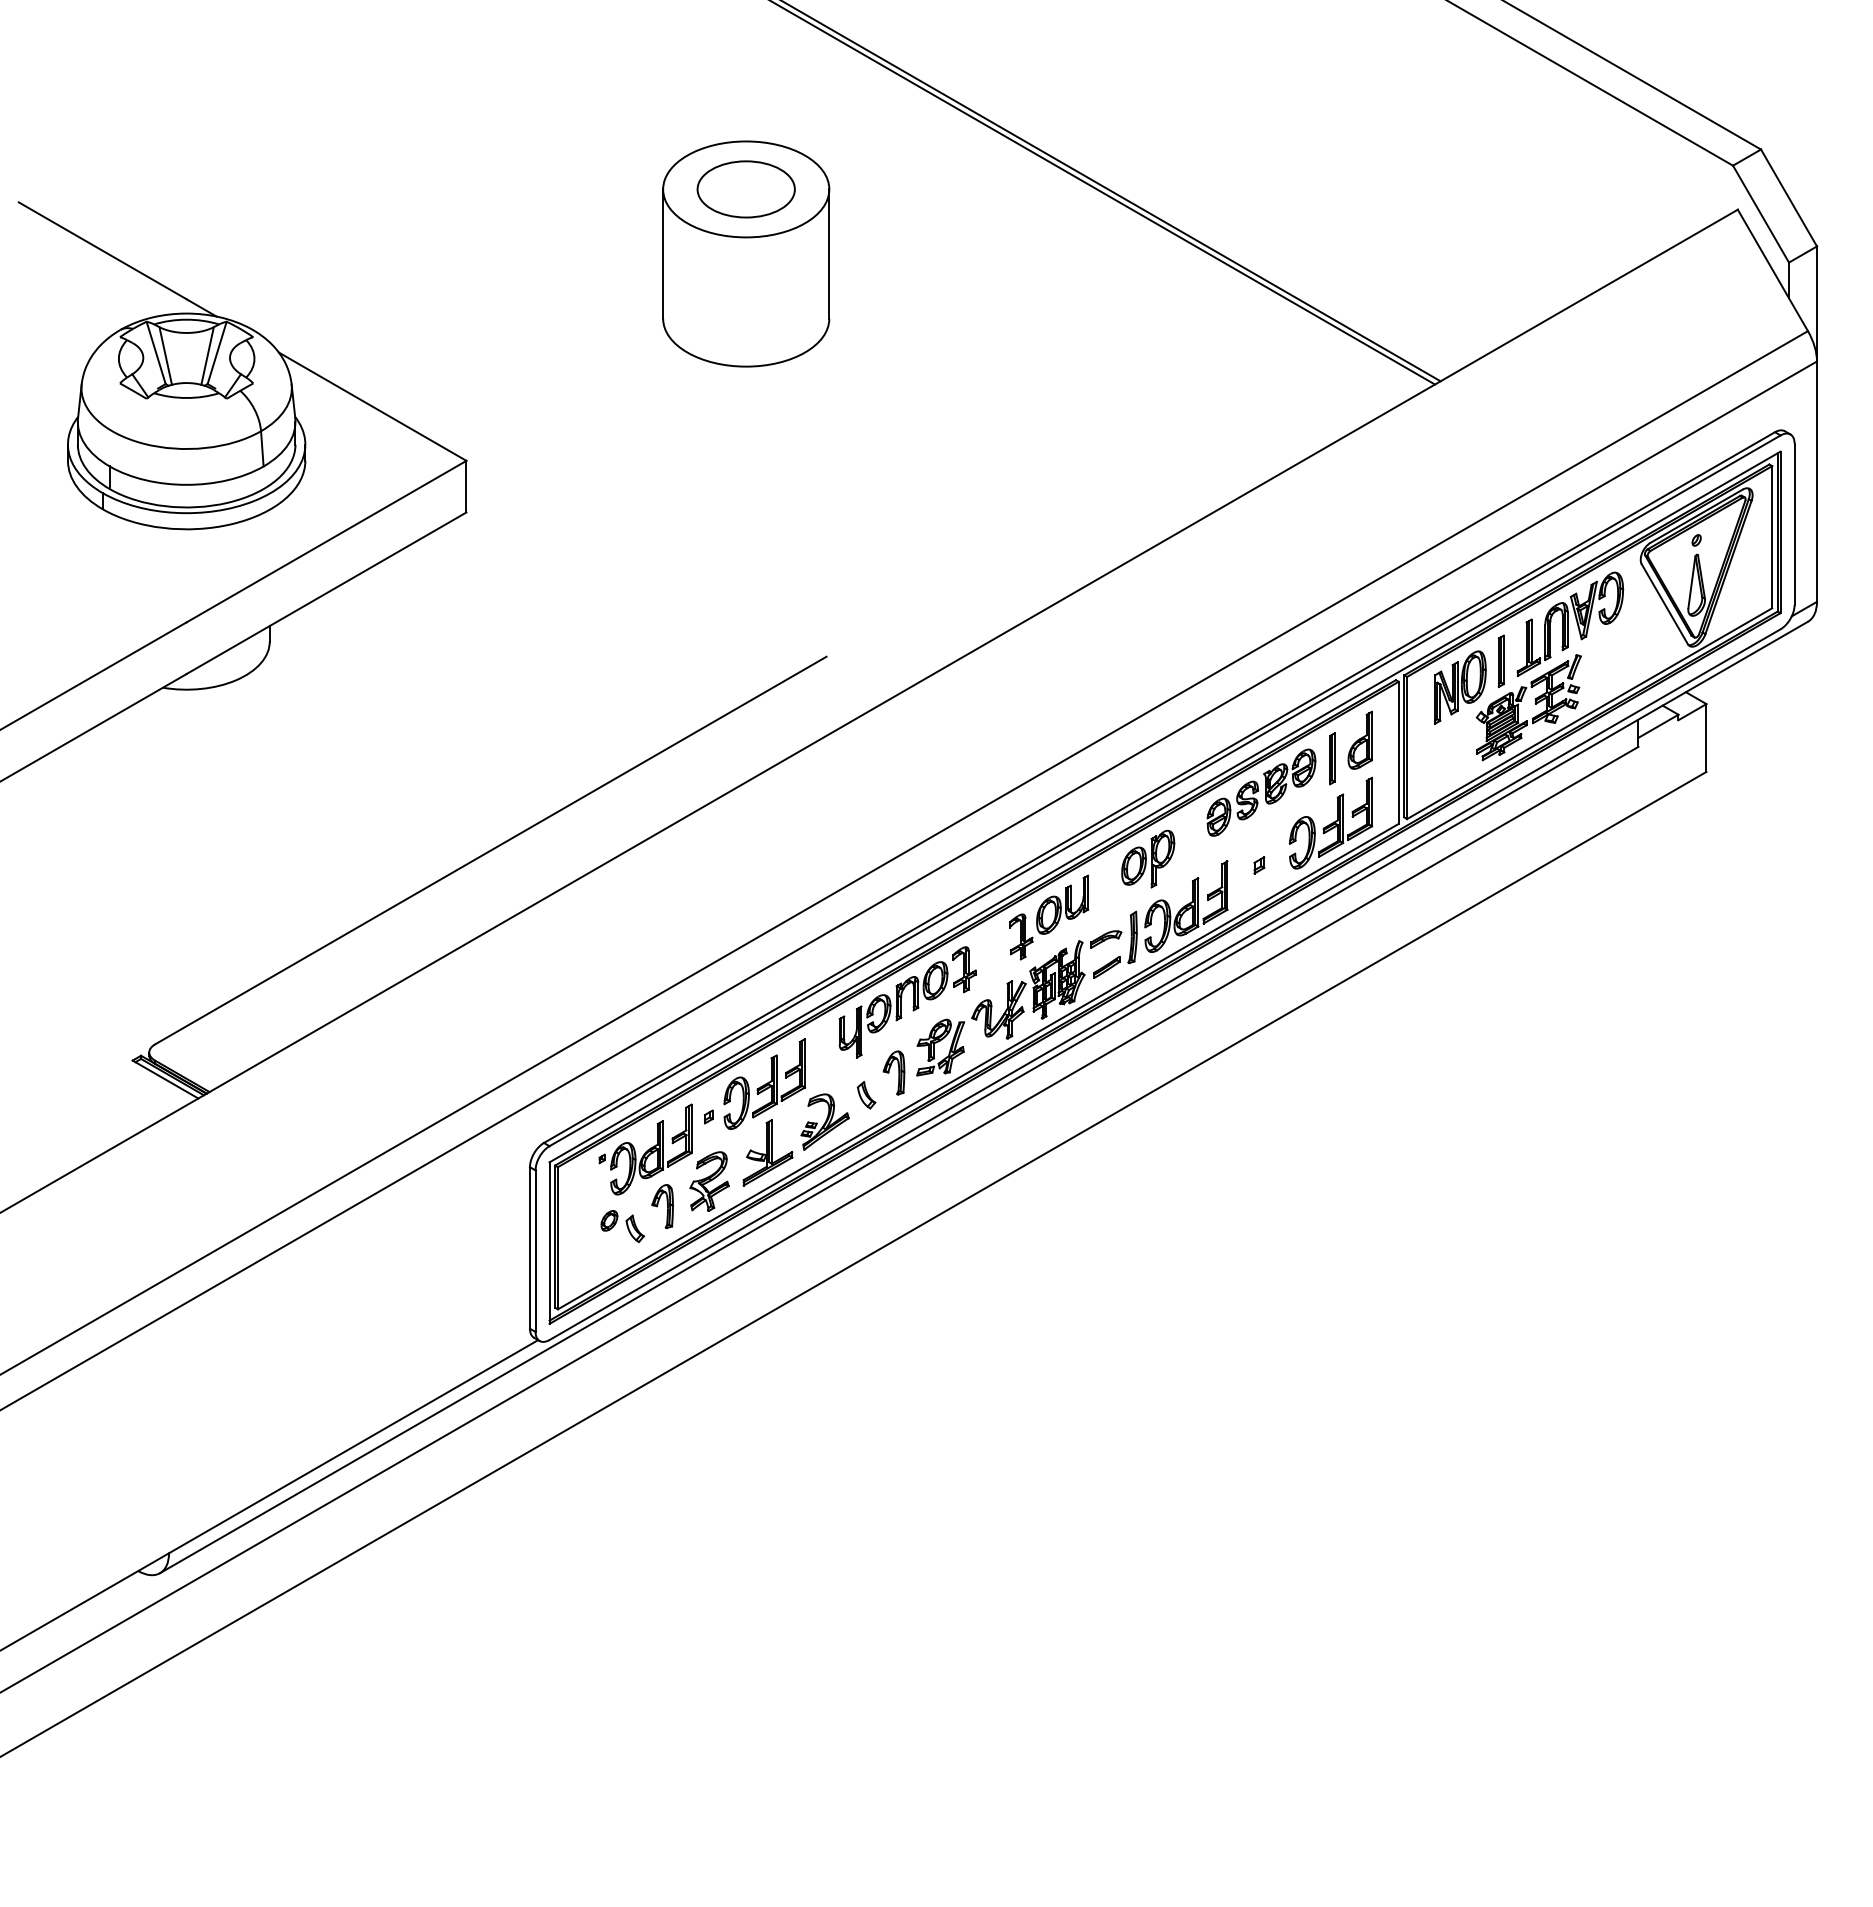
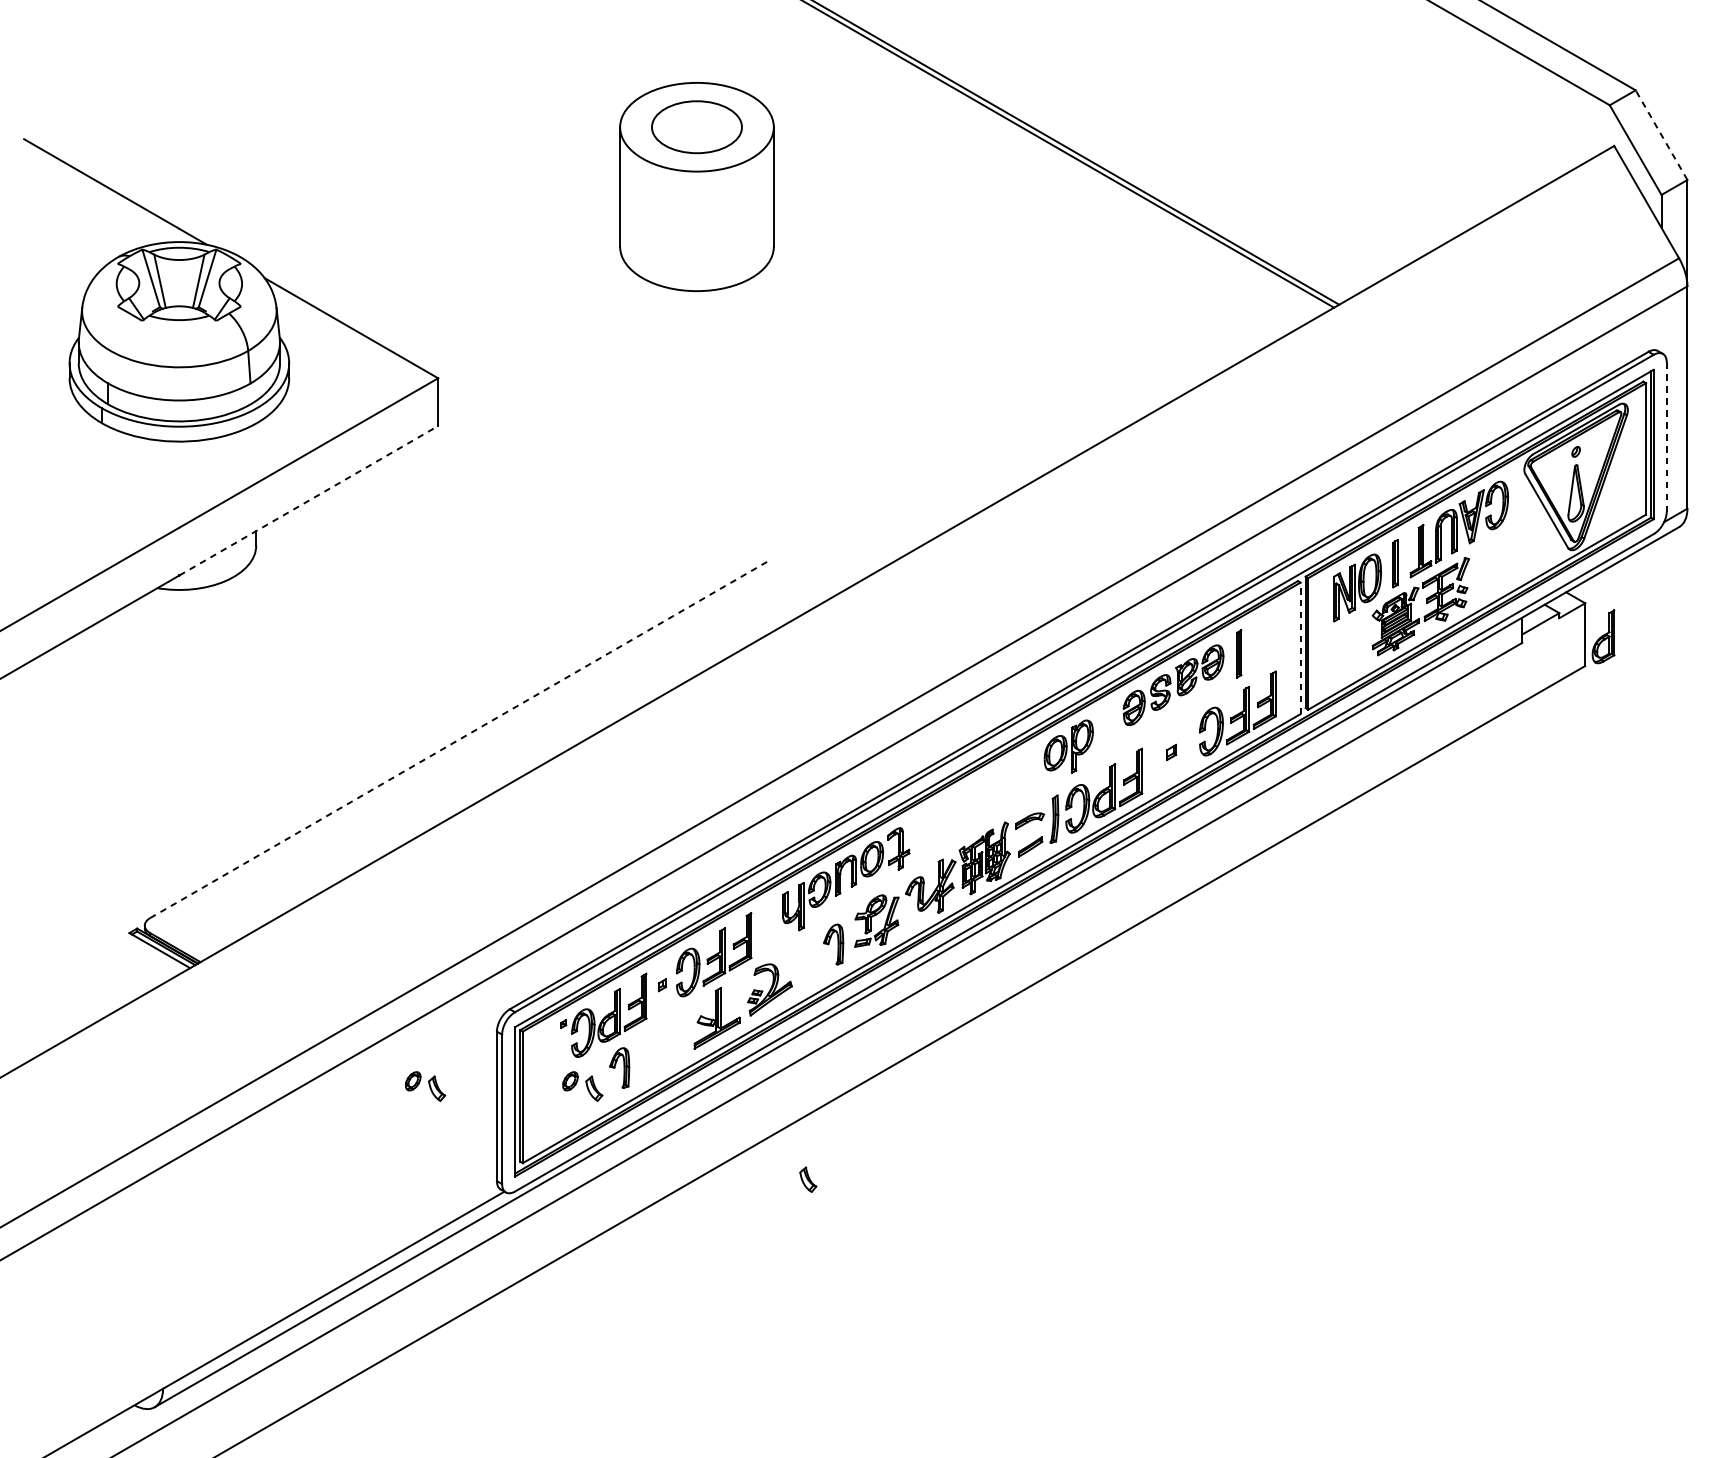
line: (1789, 198) -> (1662, 135), solid -> dashed
line: (1794, 524) -> (1666, 437), solid -> dashed
line: (326, 593) -> (308, 501), solid -> dashed
part: (1359, 739) -> (1602, 636), moved
line: (1398, 752) -> (1300, 648), solid -> dashed
line: (490, 850) -> (460, 738), solid -> dashed
part: (1049, 917) -> (977, 800), removed
part: (866, 1095) -> (808, 1179), moved
part: (709, 1181) -> (663, 1044), removed
part: (452, 1226) -> (425, 1086), added

